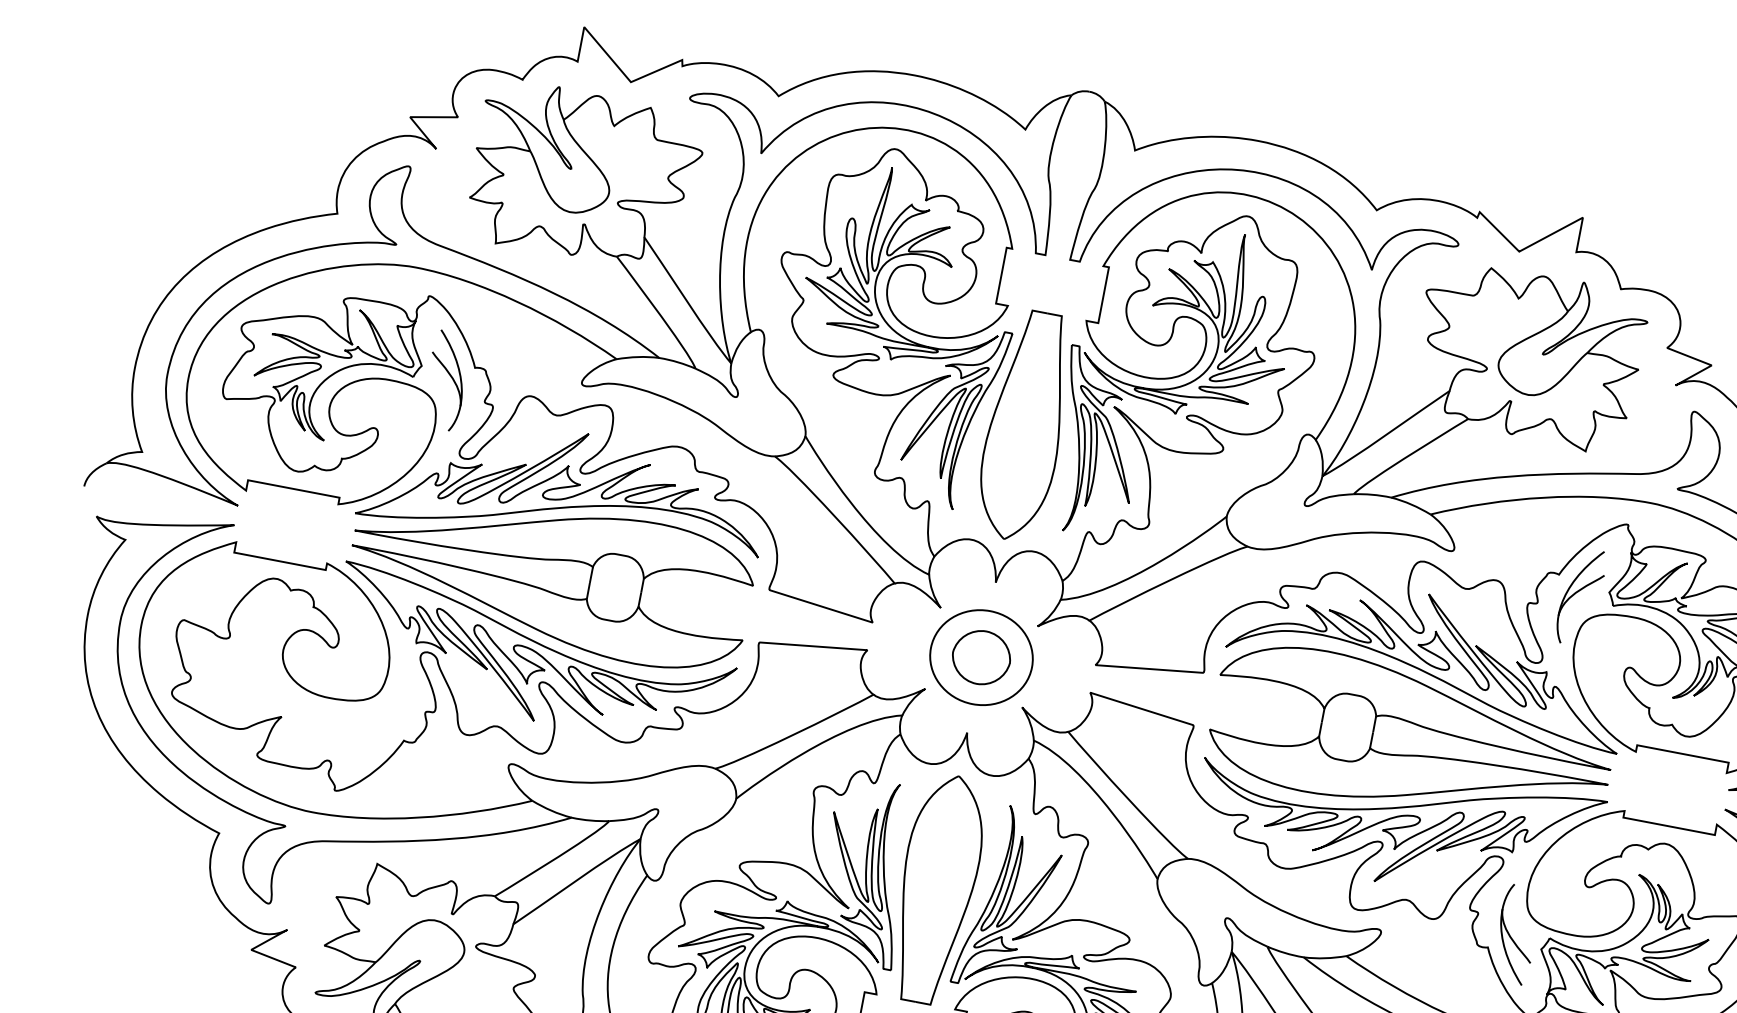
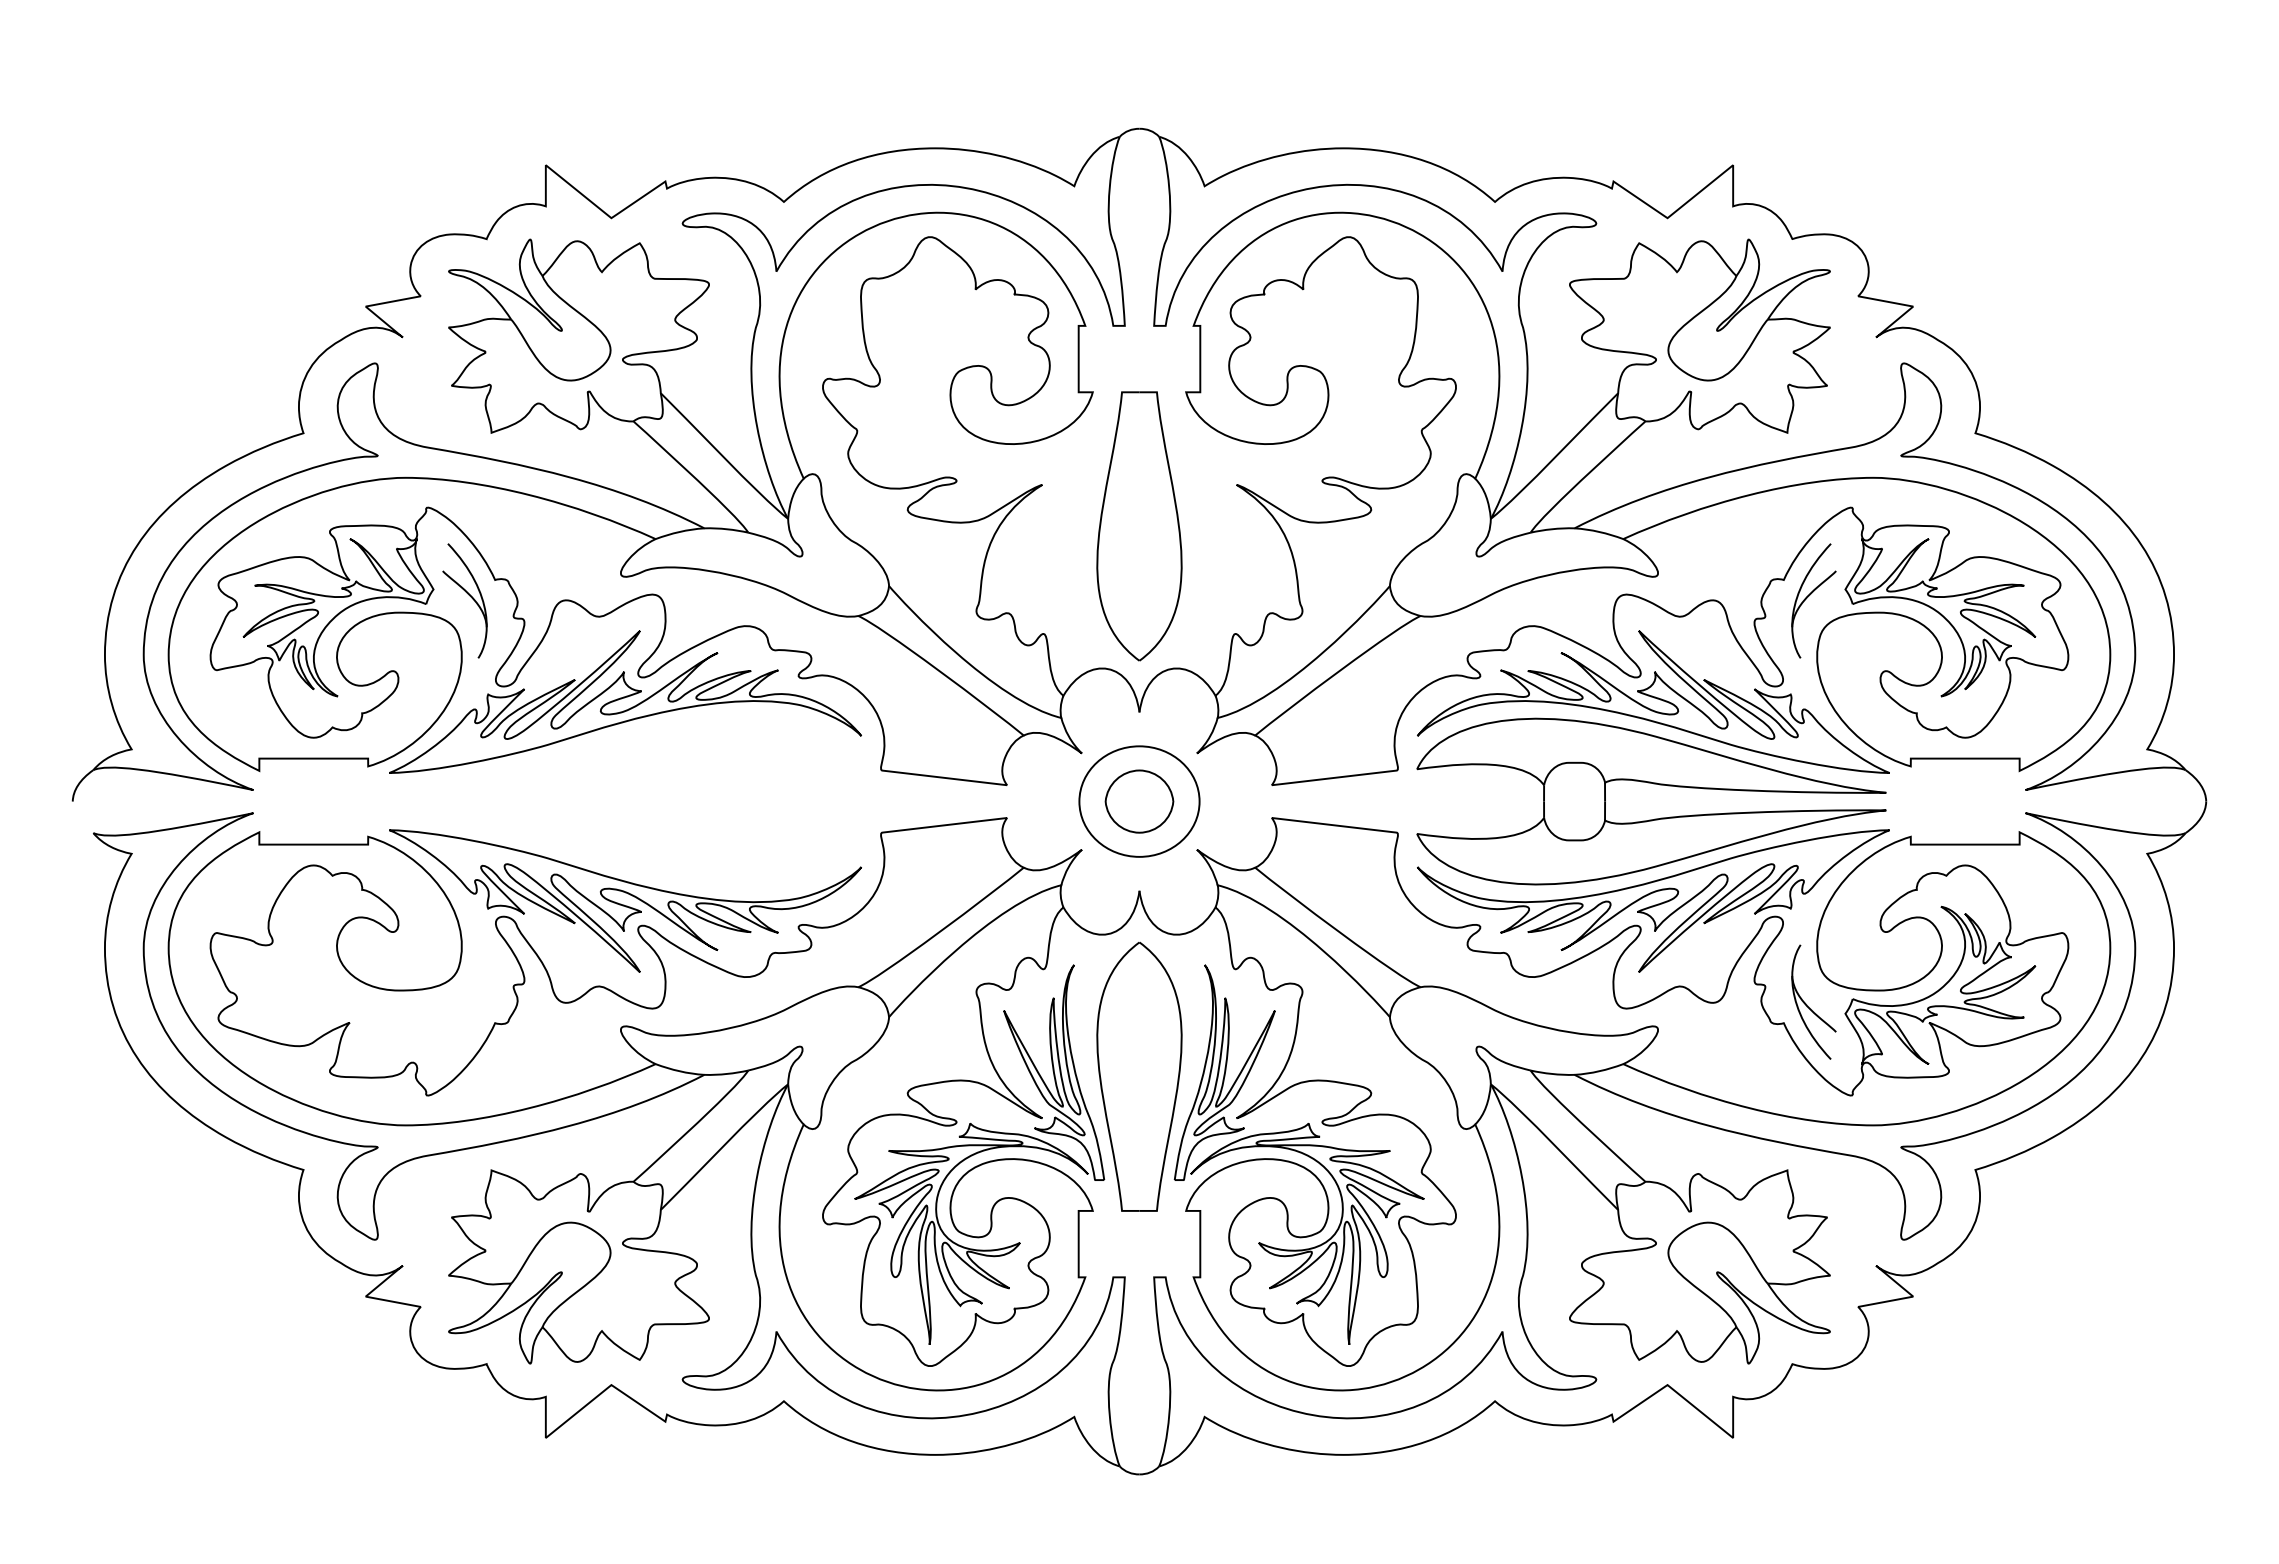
part: (903, 334) -> (979, 448), removed
part: (1171, 386) -> (1298, 448), removed
part: (551, 560) -> (625, 784), removed

